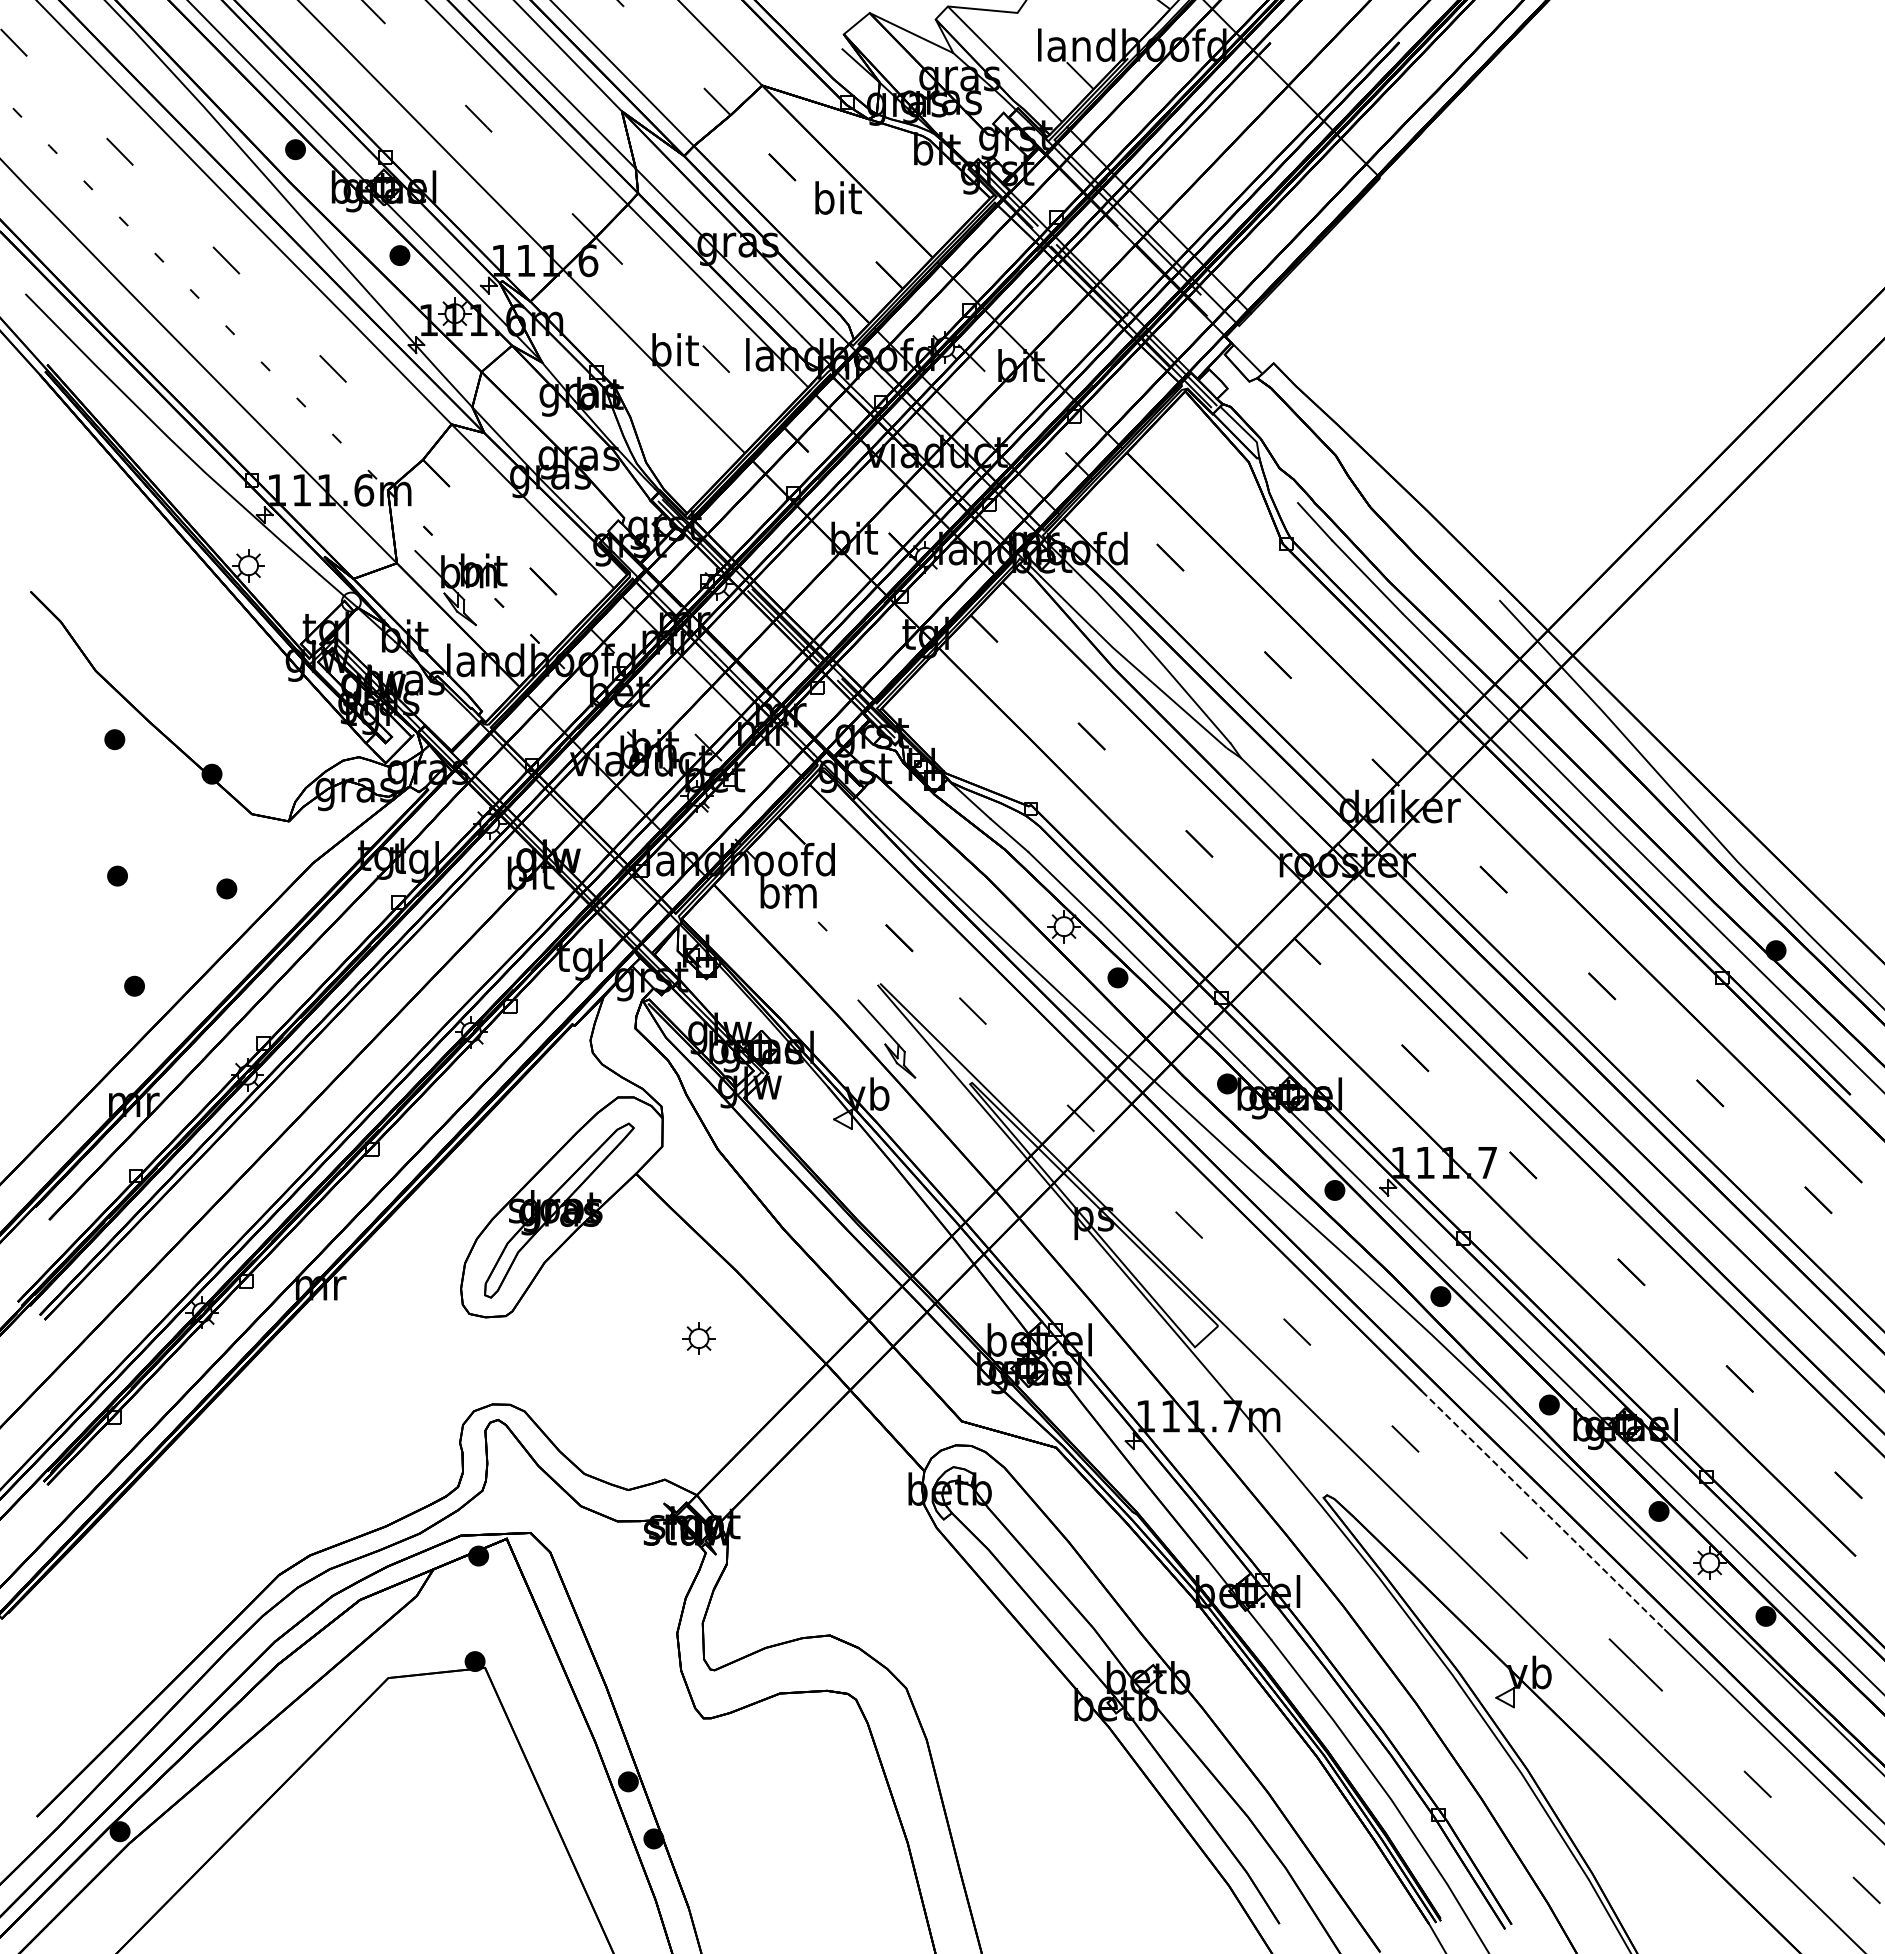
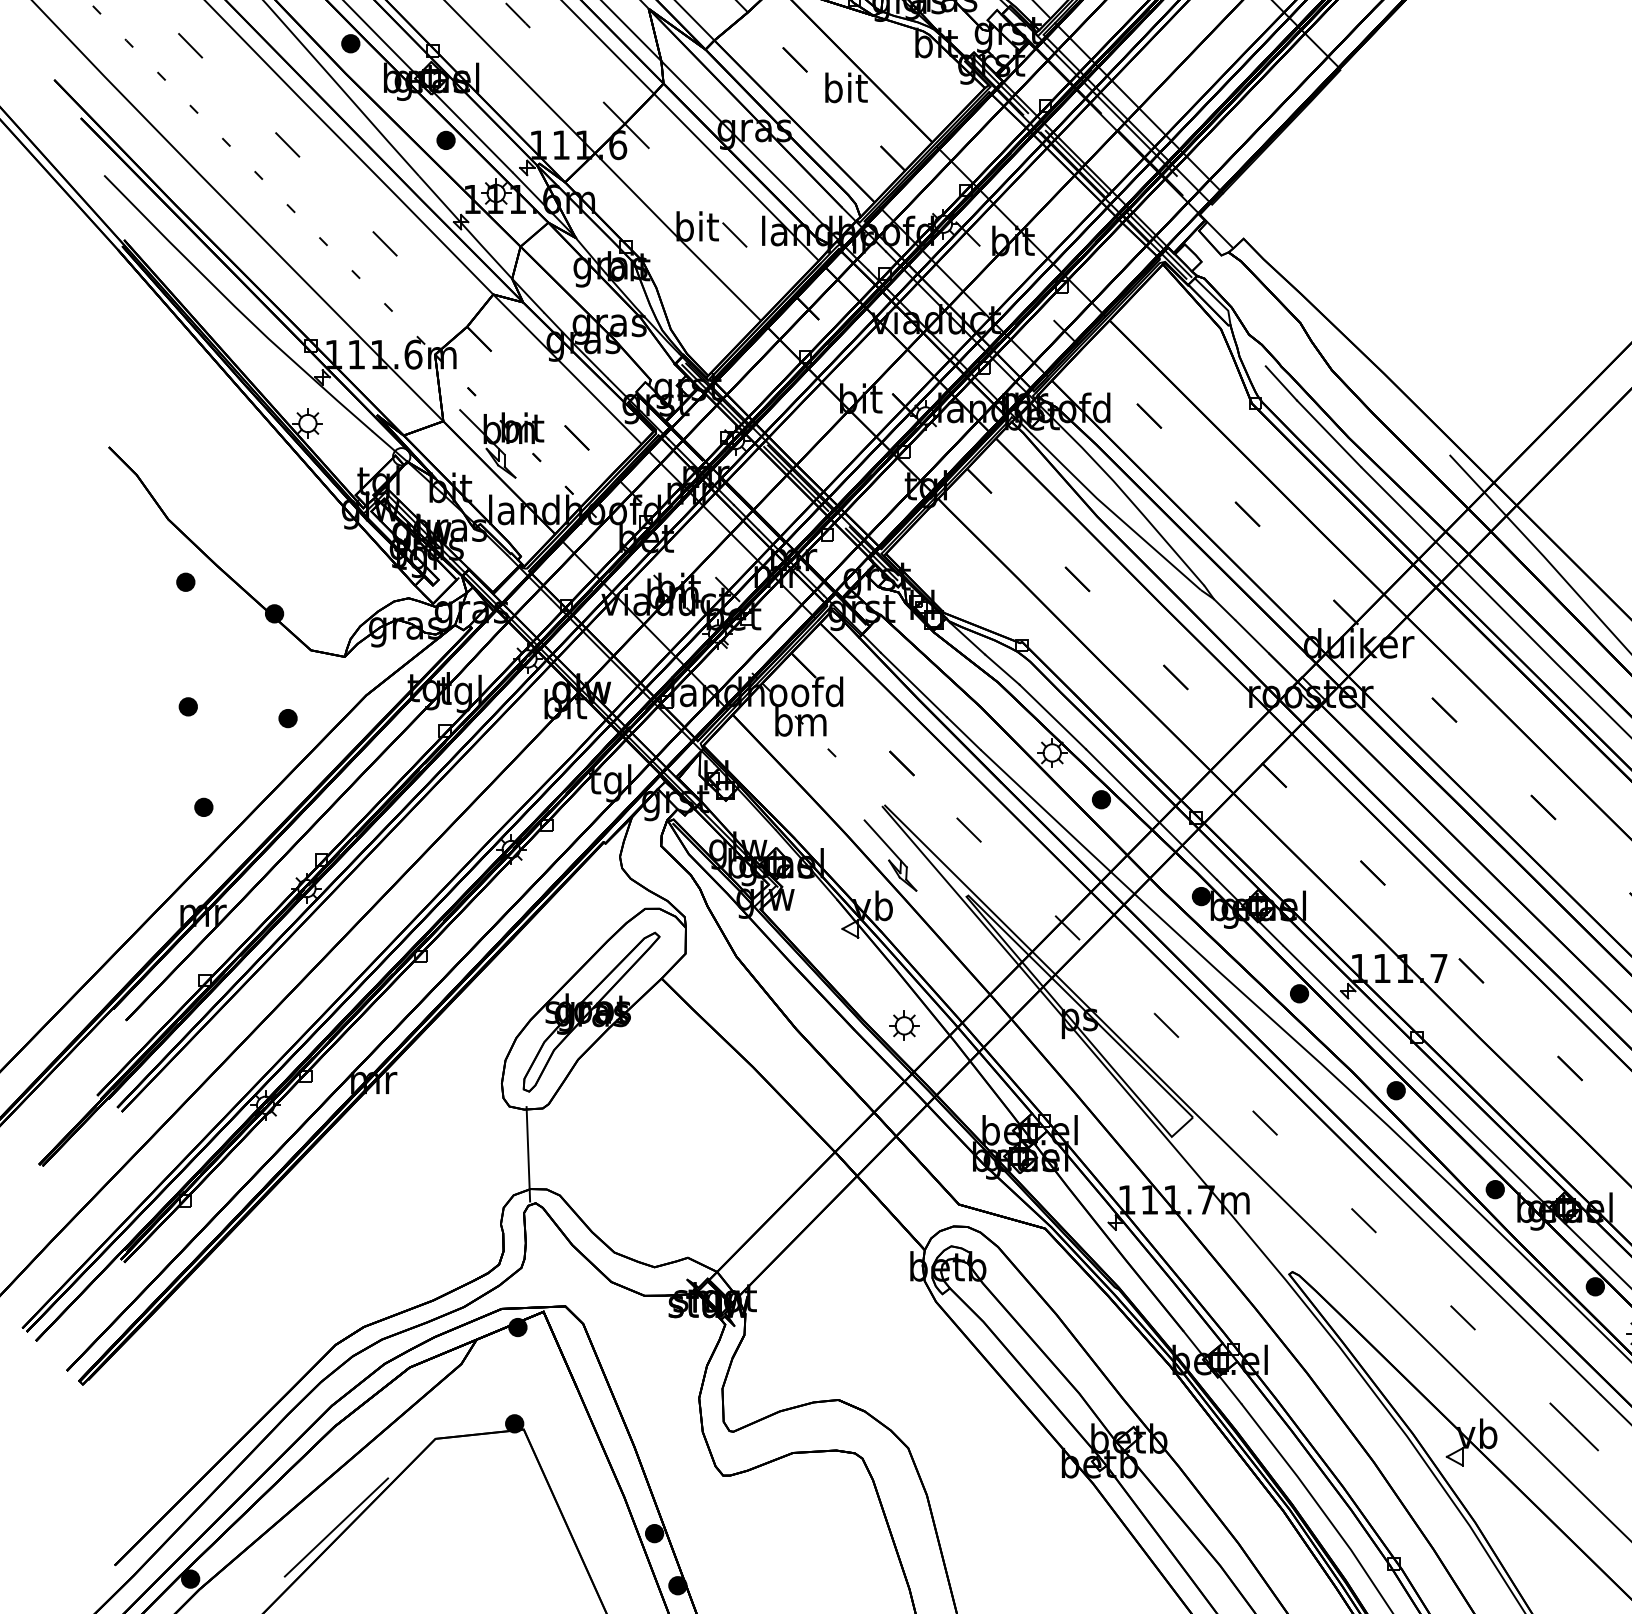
part: (698, 1338) -> (903, 1025), moved
line: (490, 1366) -> (528, 1154), added
line: (1543, 1510) -> (1489, 1285), dashed -> solid
line: (279, 1774) -> (336, 1526), added

